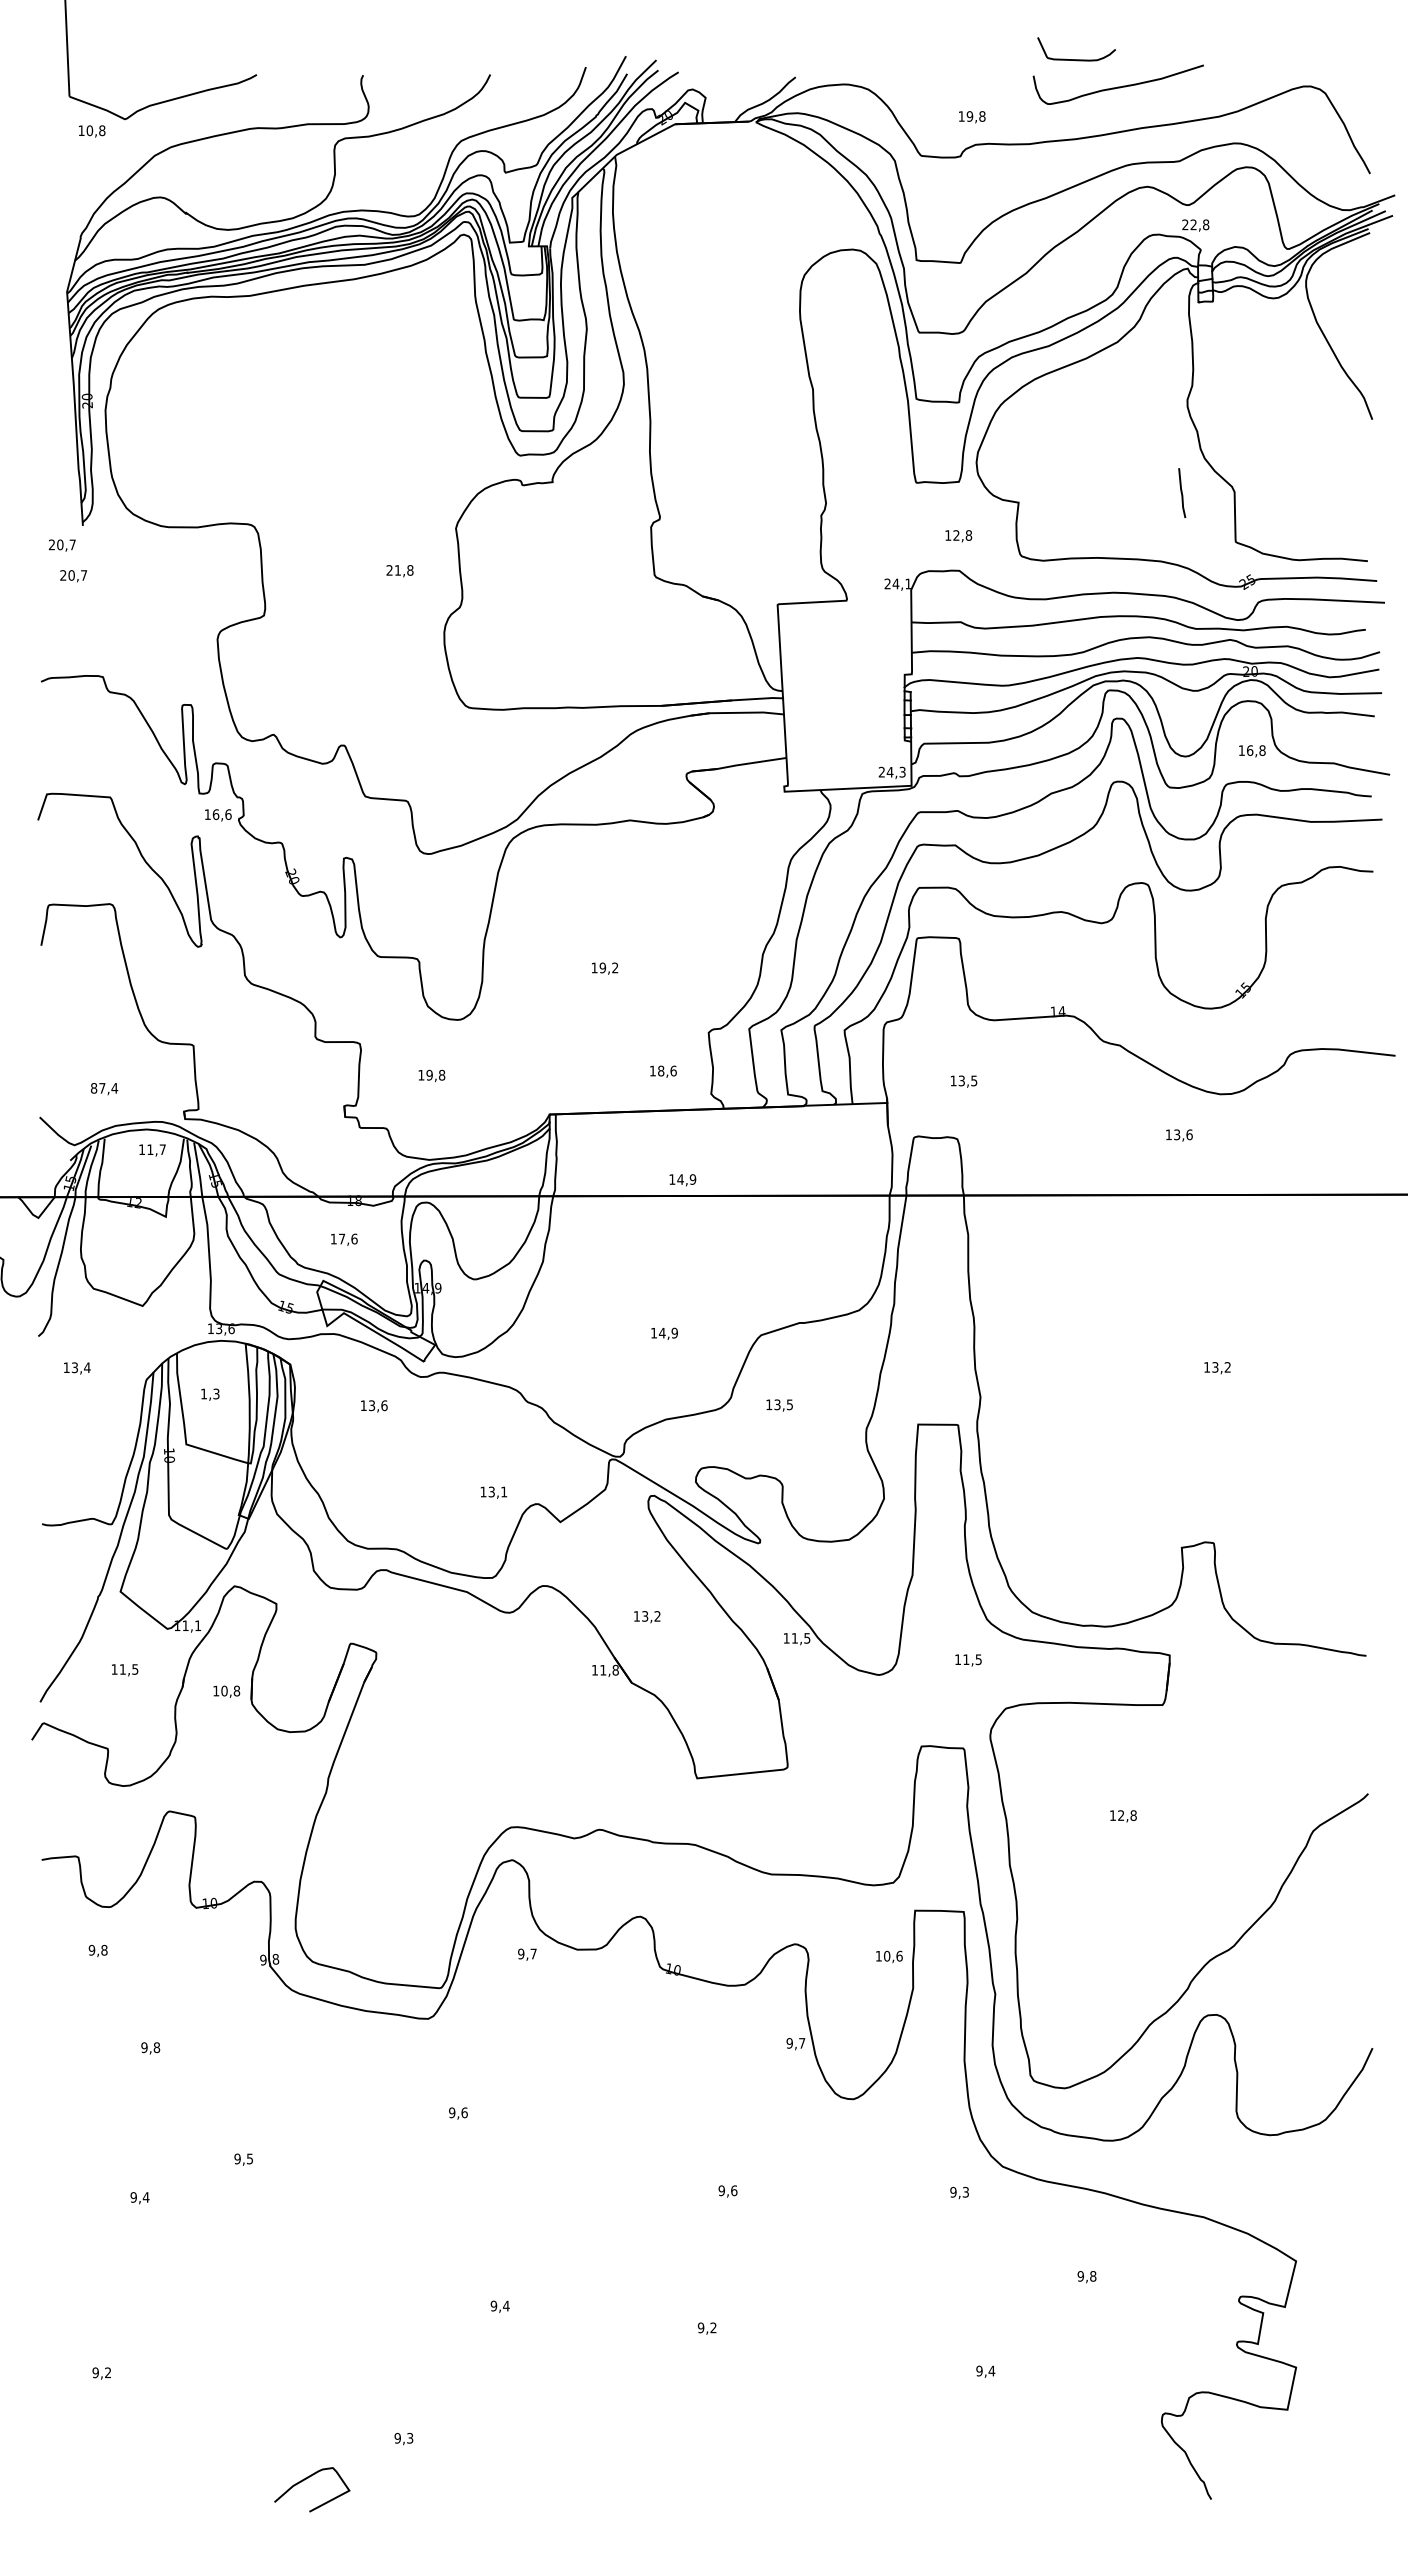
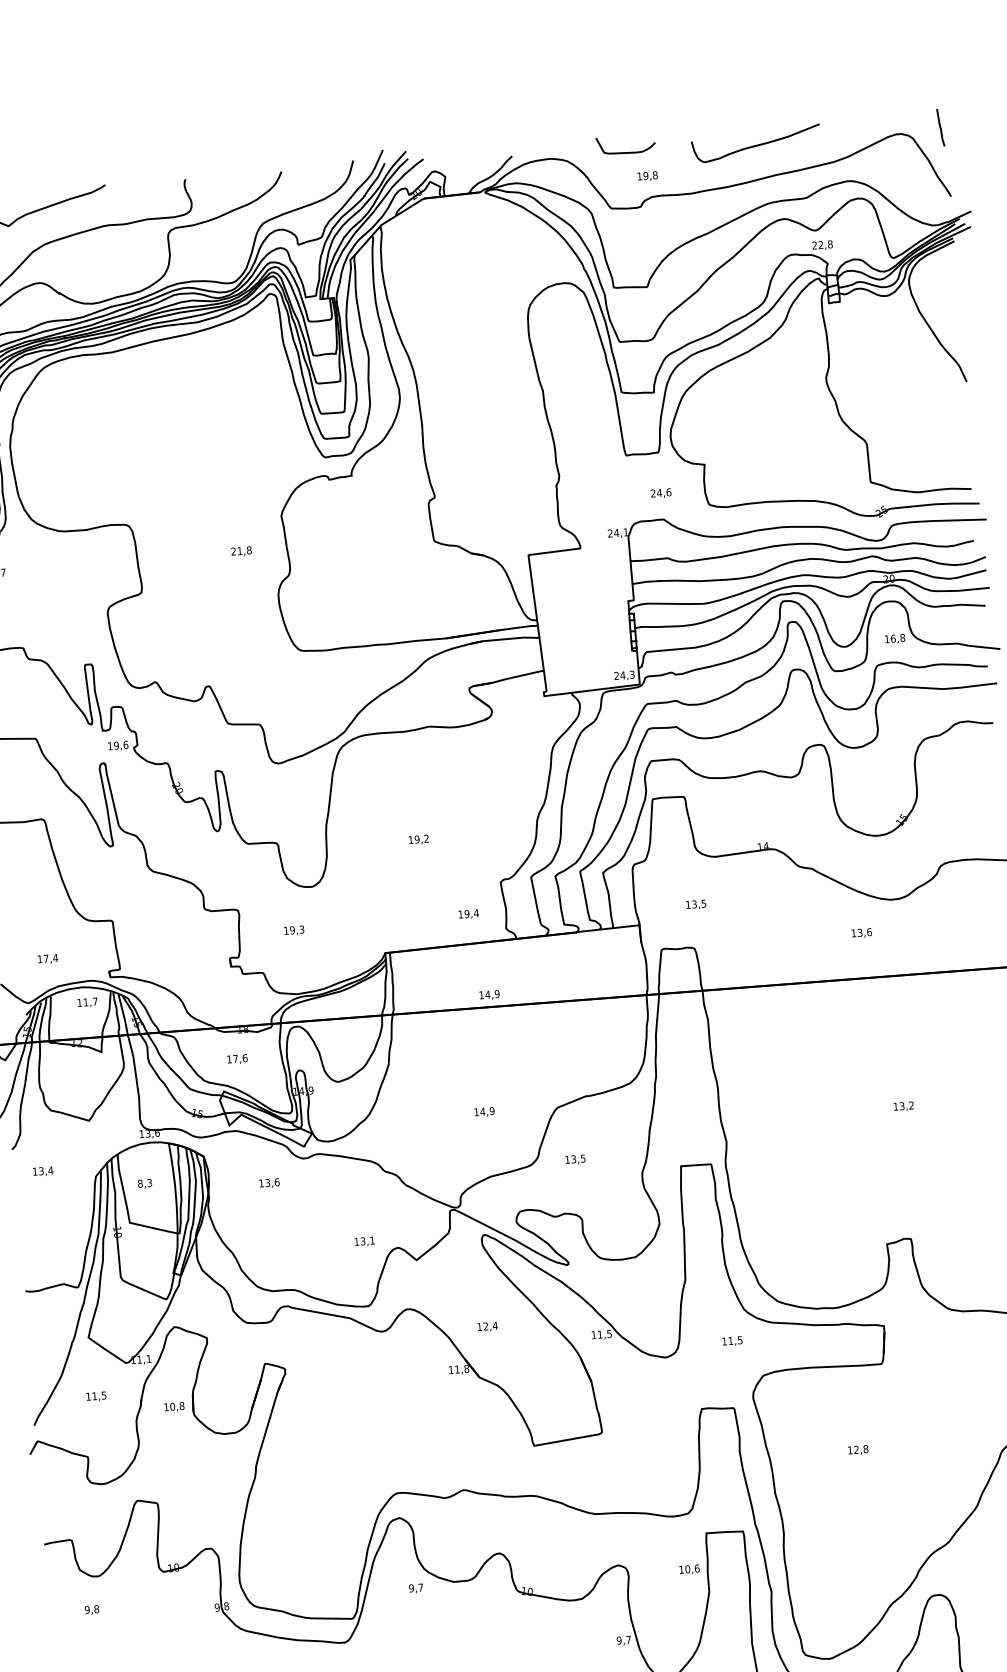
curve: (1076, 59) -> (626, 152), moved
line: (1182, 493) -> (941, 128), moved
text: (958, 535) -> (661, 492), 12,8 -> 24,6
text: (215, 814) -> (116, 745), 16,6 -> 19,6
text: (667, 1070) -> (471, 913), 18,6 -> 19,4
text: (441, 1075) -> (301, 929), 19,8 -> 19,3
text: (93, 1088) -> (39, 959), 87,4 -> 17,4
text: (203, 1393) -> (139, 1183), 1,3 -> 8,3
text: (651, 1616) -> (490, 1326), 13,2 -> 12,4

